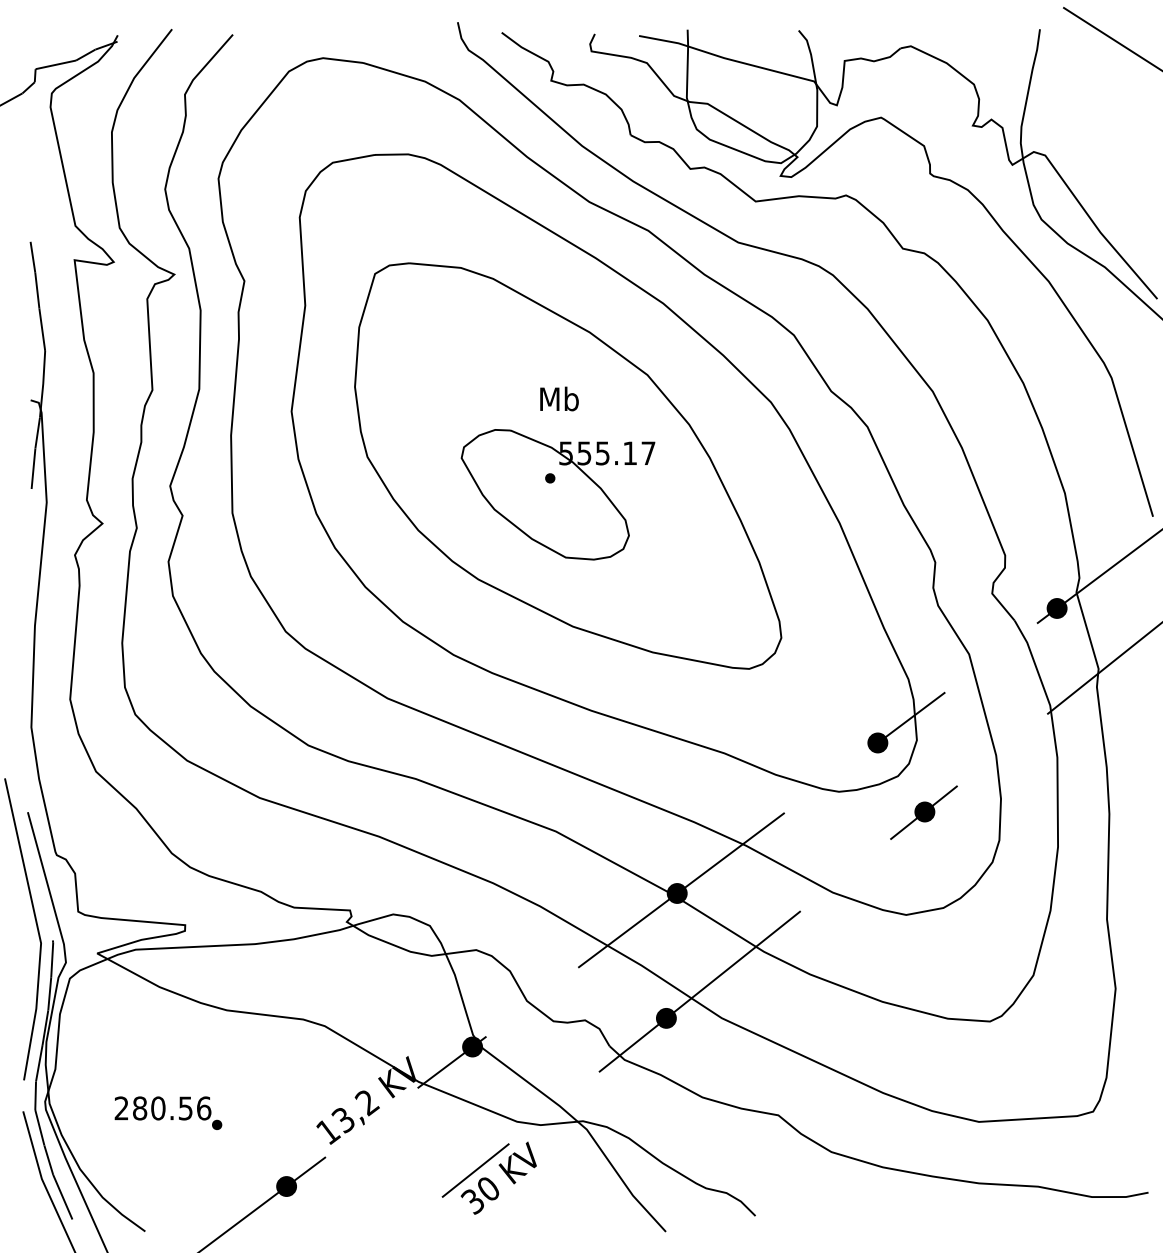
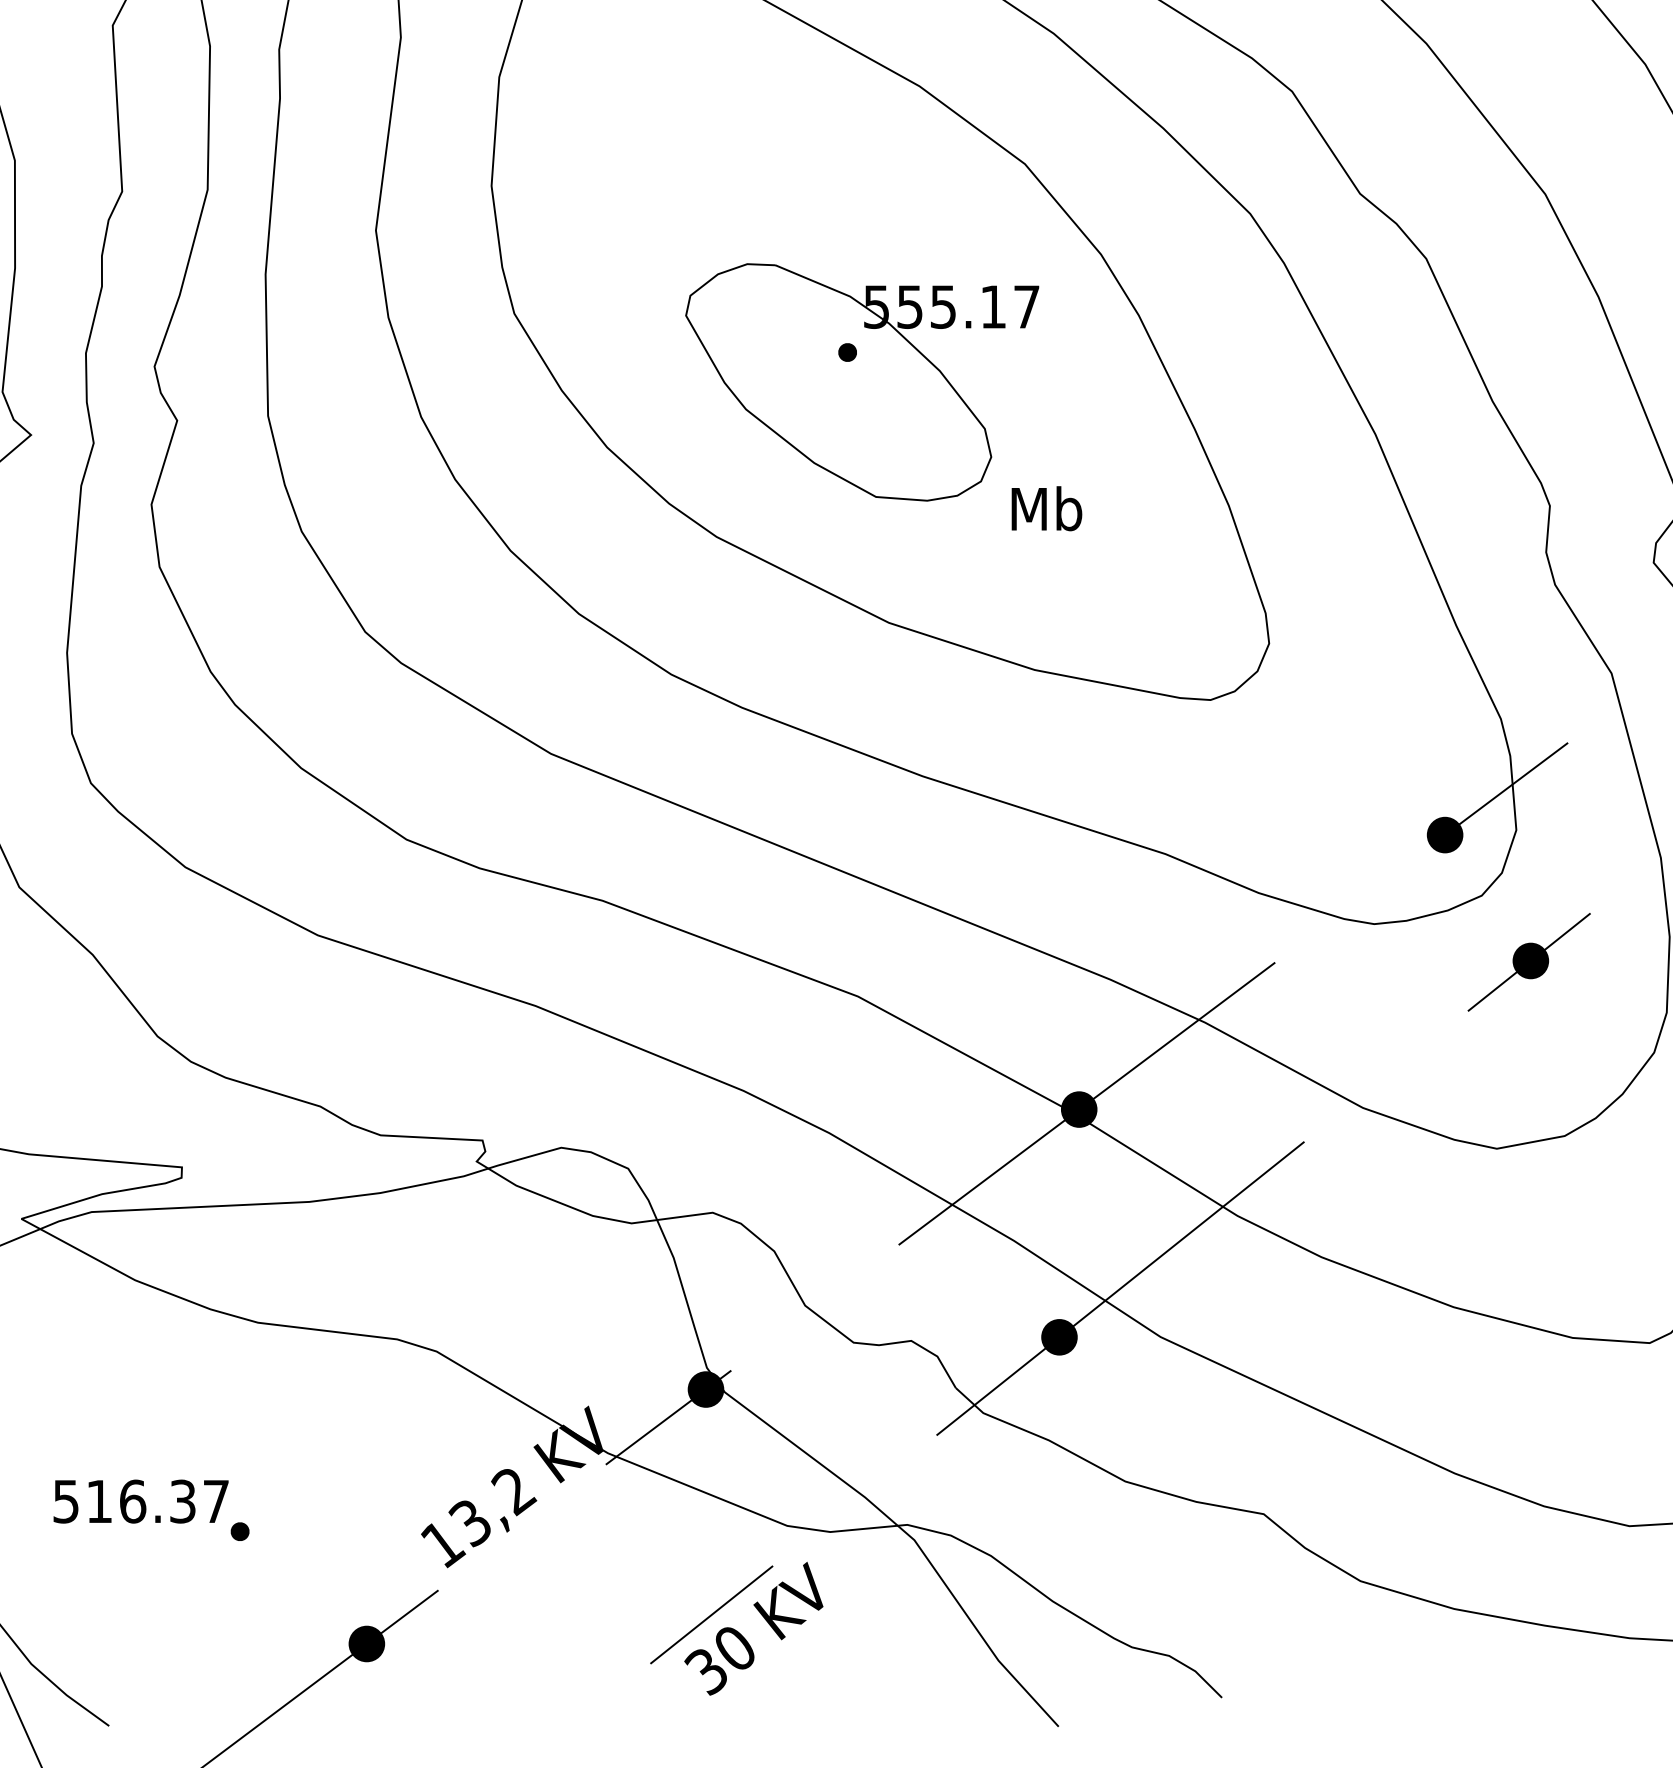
text: (559, 398) -> (1046, 507), moved
text: (162, 1108) -> (140, 1501), 280.56 -> 516.37

